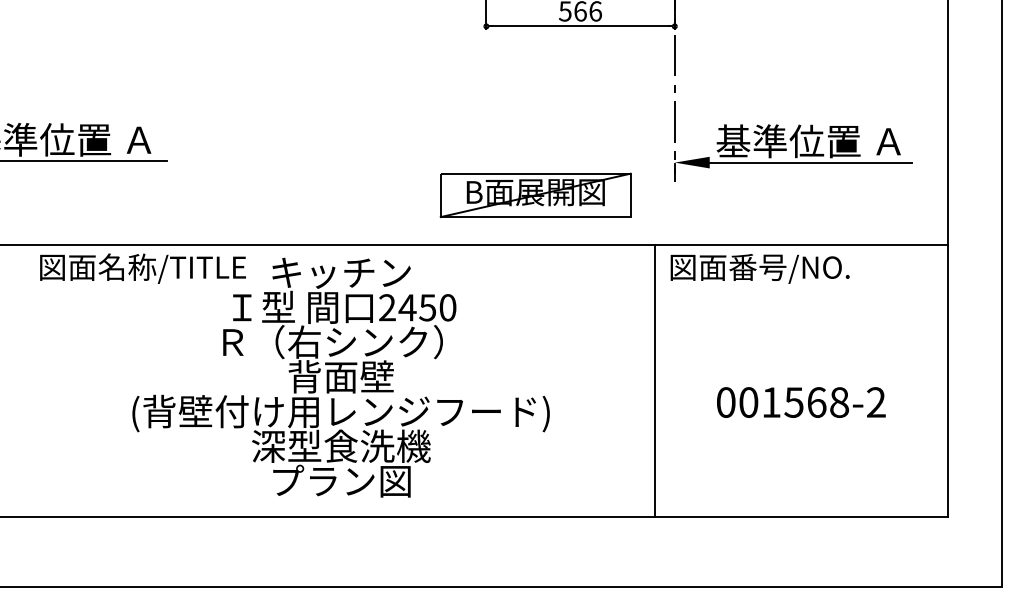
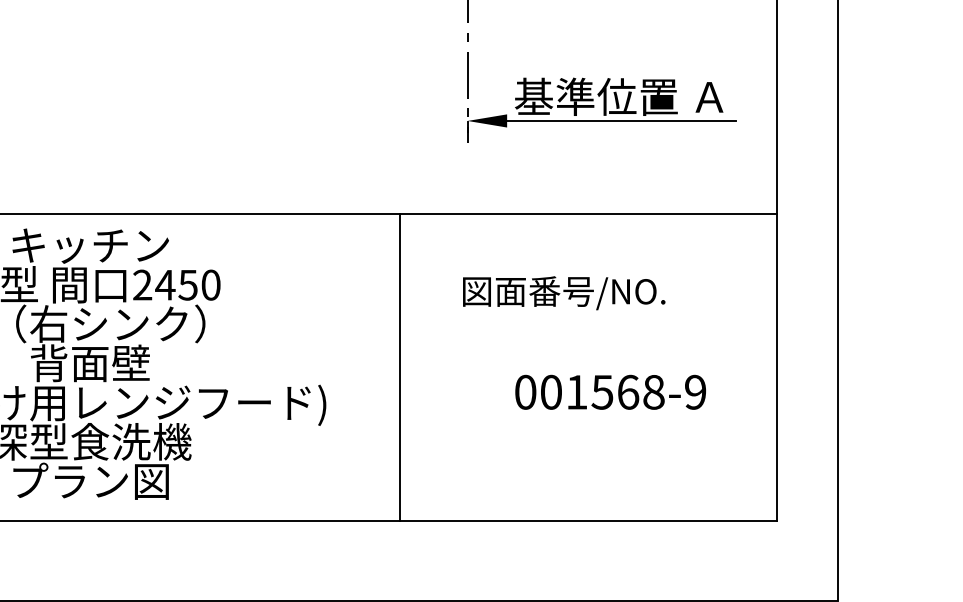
part: (535, 195) -> (310, 158), removed
text: (759, 268) -> (563, 292), moved
line: (654, 380) -> (399, 367), moved
text: (876, 402) -> (695, 392), 001568-2 -> 001568-9

